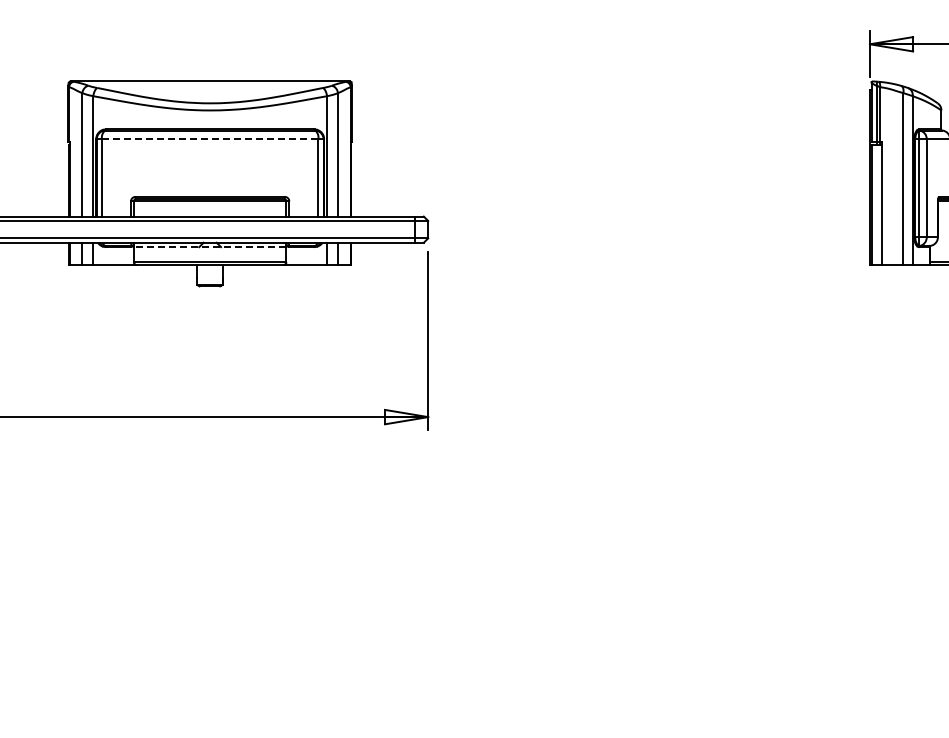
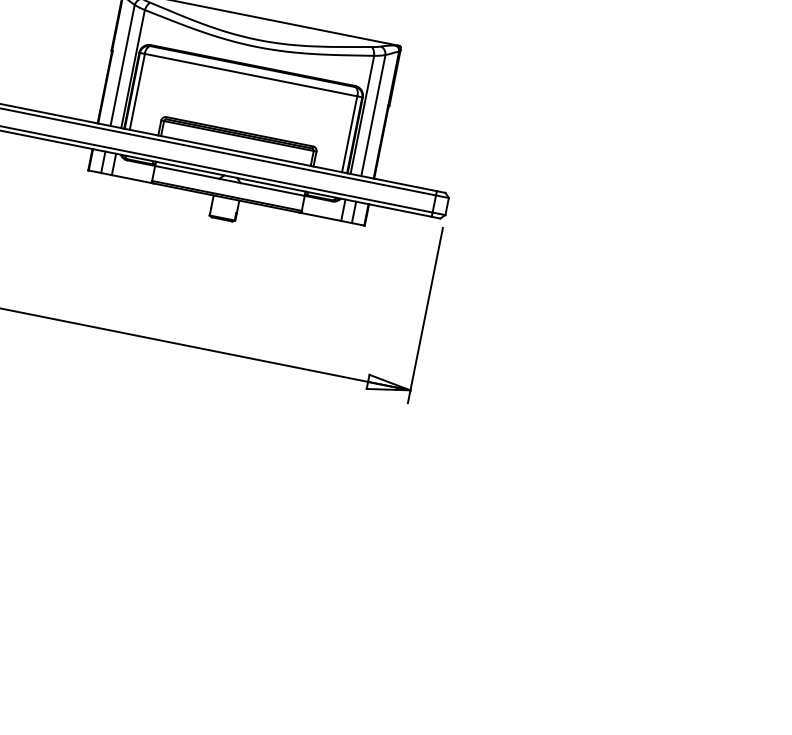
line: (209, 139) -> (250, 75), dashed -> solid
line: (209, 247) -> (229, 181), dashed -> solid

